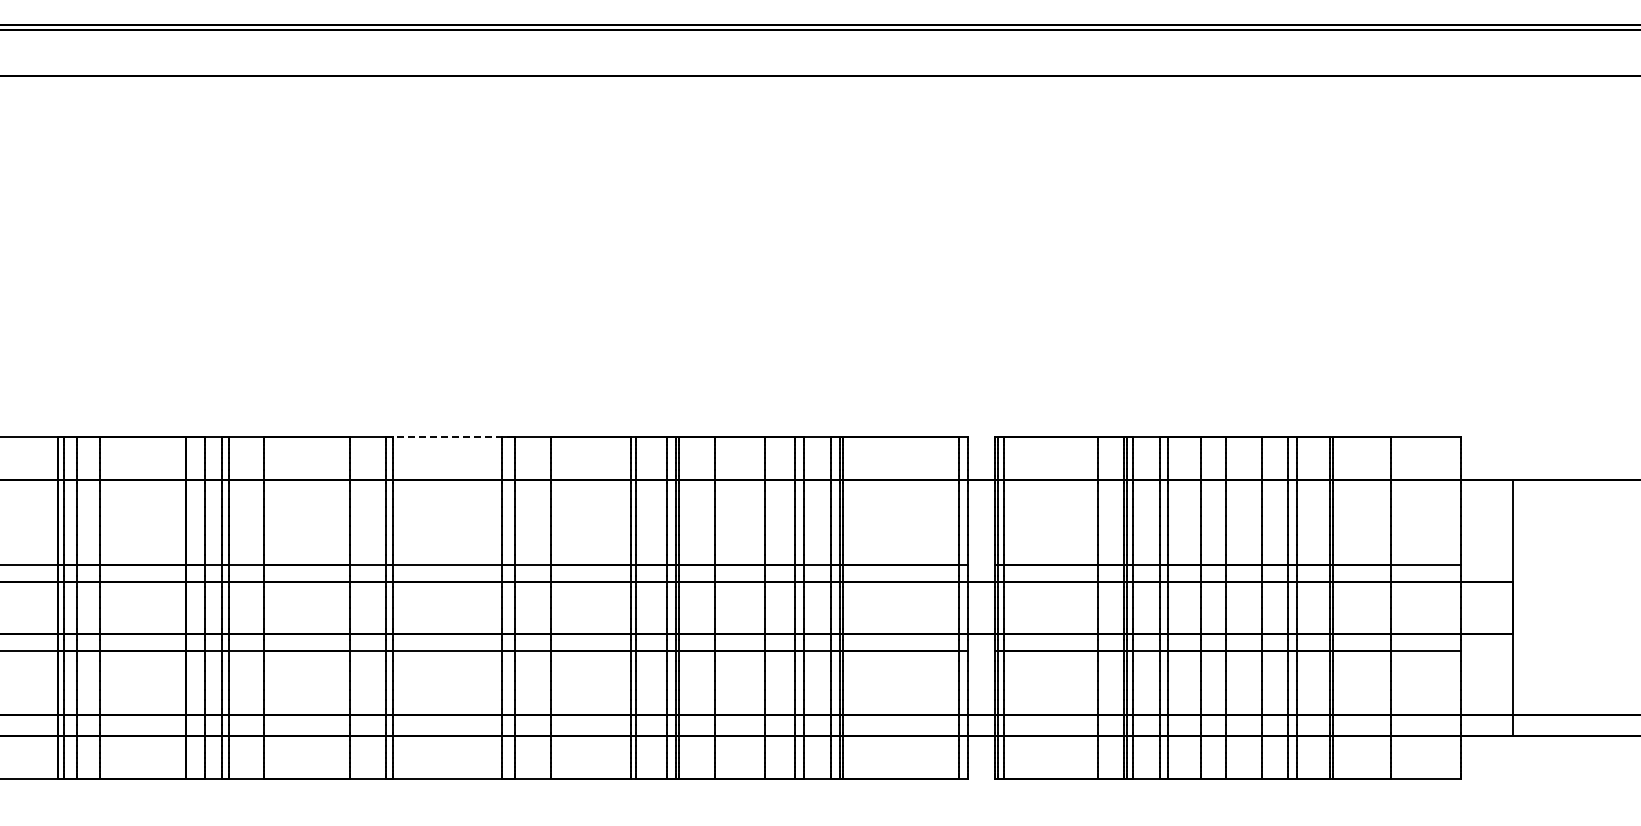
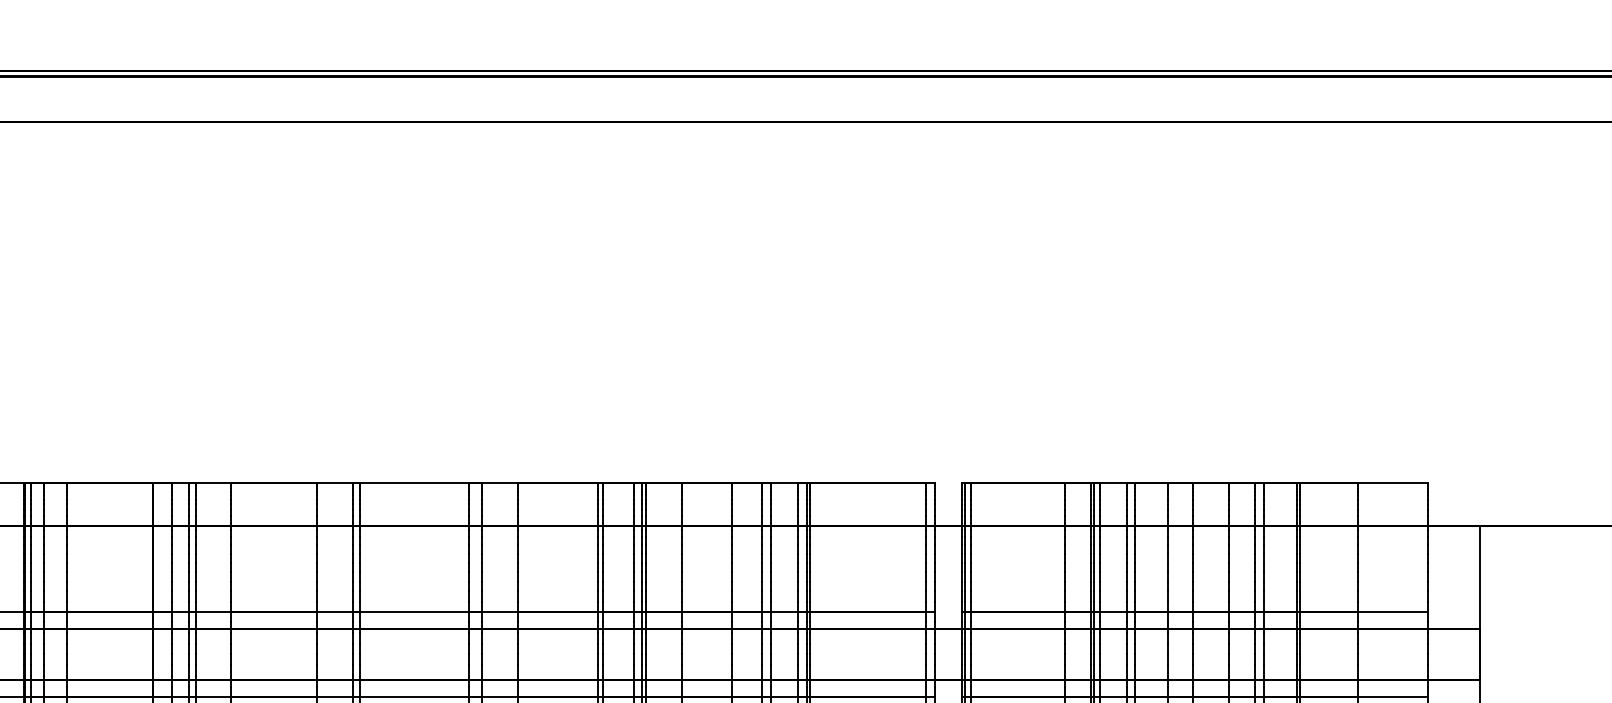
line: (450, 436) -> (417, 482), dashed -> solid

